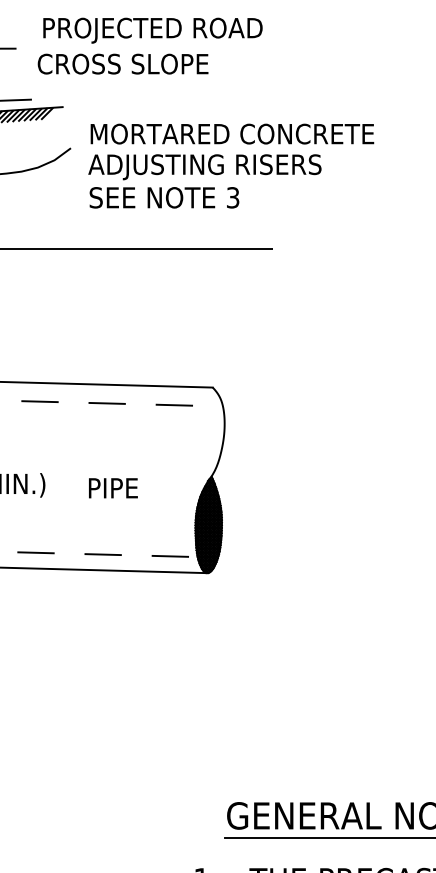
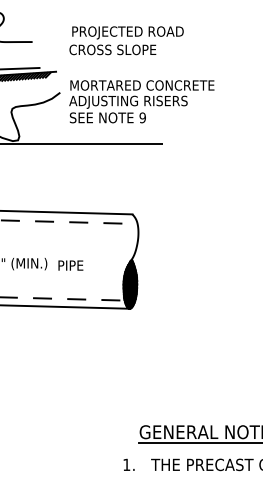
text: (149, 45) -> (126, 40), moved
text: (232, 197) -> (142, 117), 3 -> 9
text: (112, 488) -> (70, 265), moved

